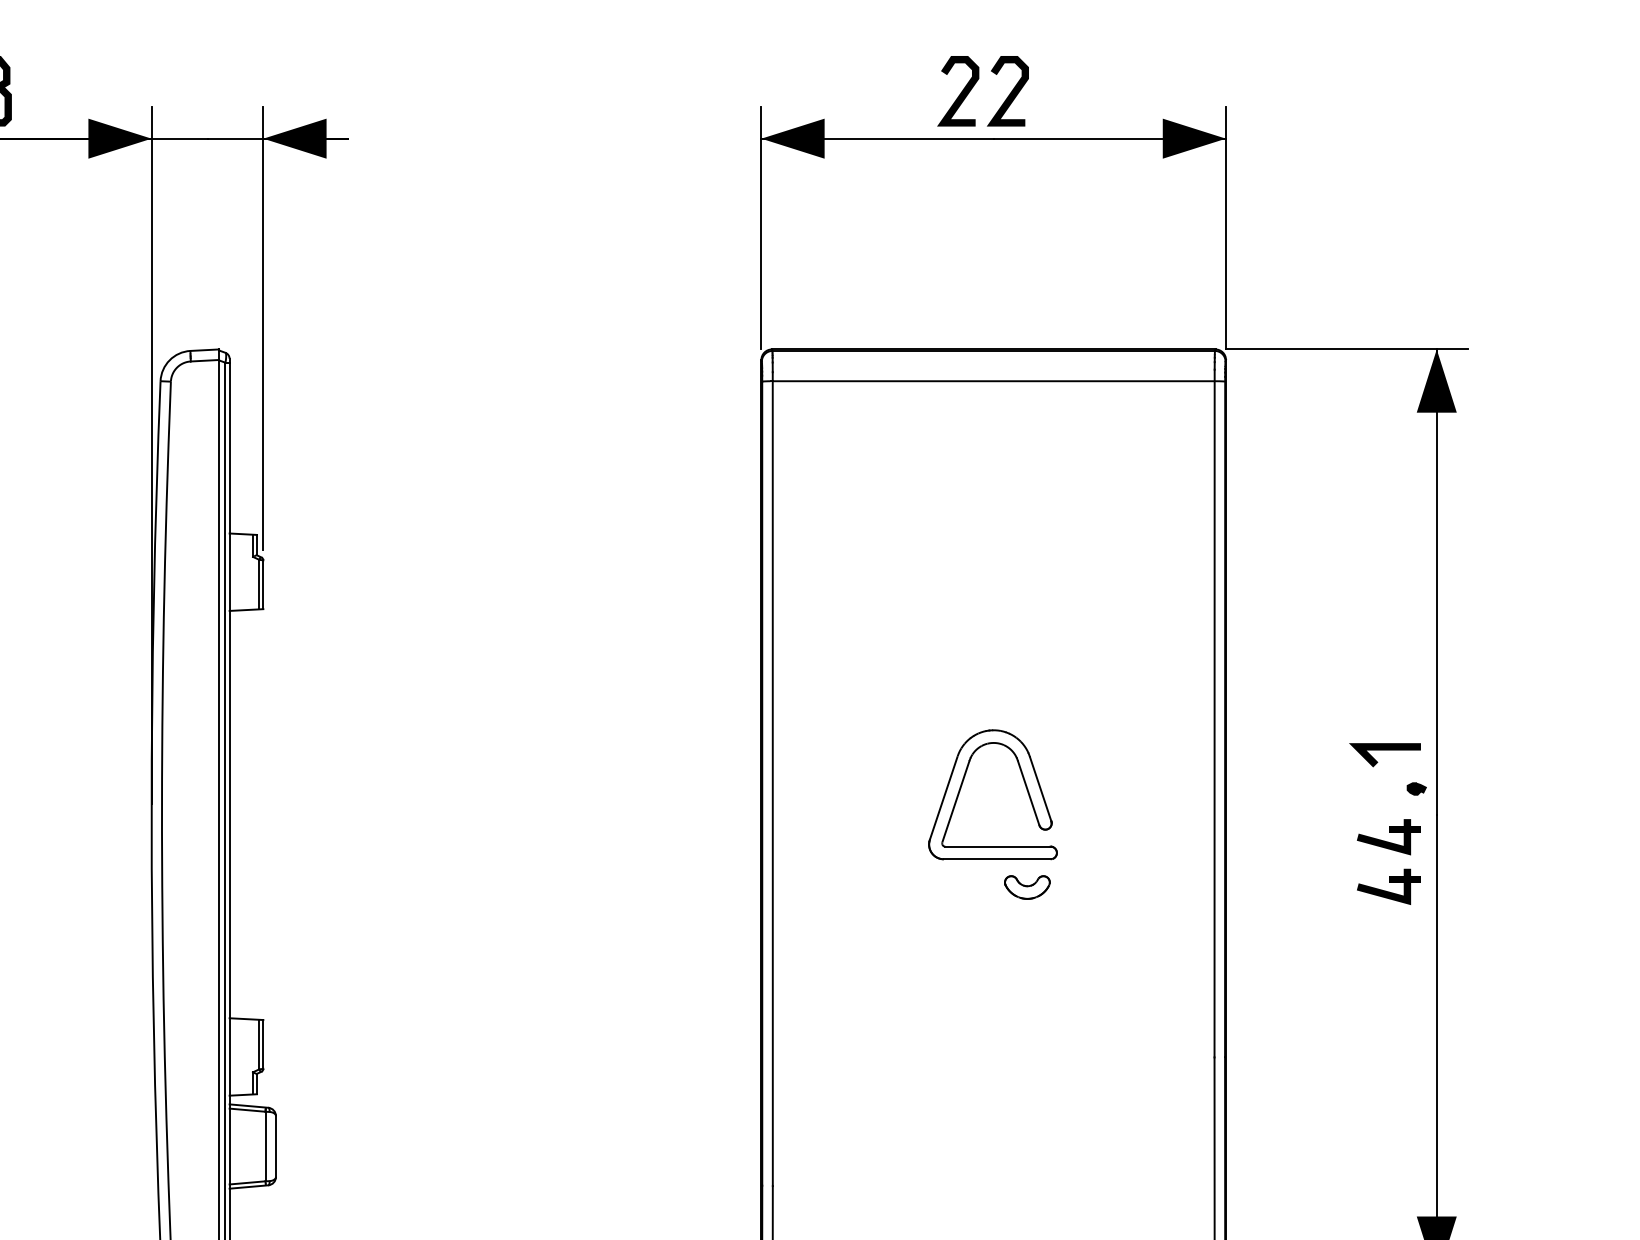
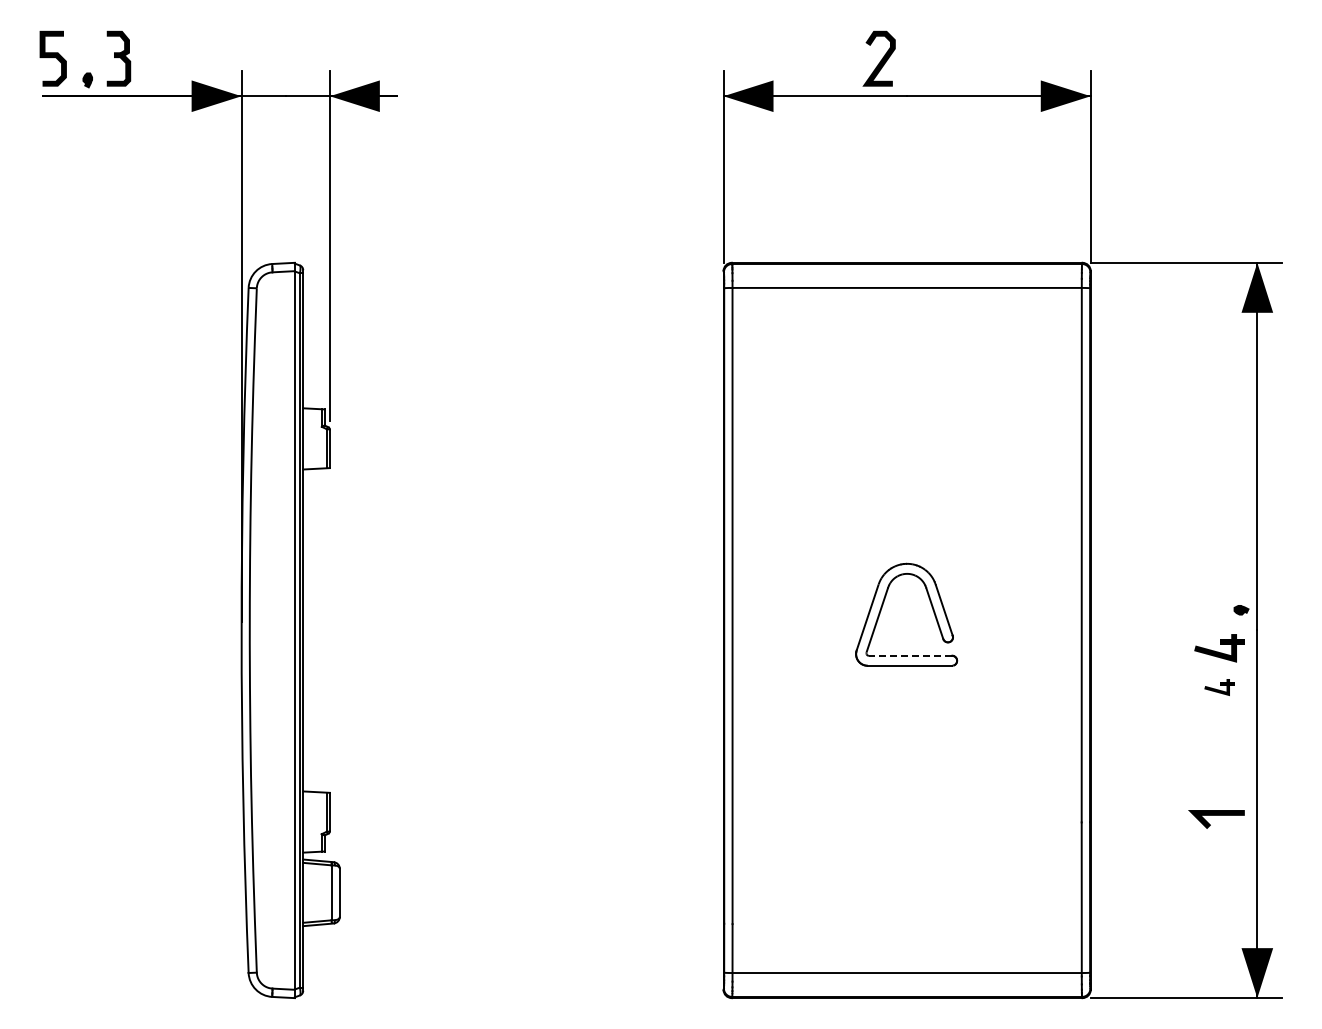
curve: (1009, 93) -> (919, 60), removed
line: (1385, 750) -> (1216, 815), moved
line: (997, 846) -> (910, 655), solid -> dashed
part: (1388, 886) -> (1219, 687), size x0.6
part: (1027, 888) -> (933, 688), removed

